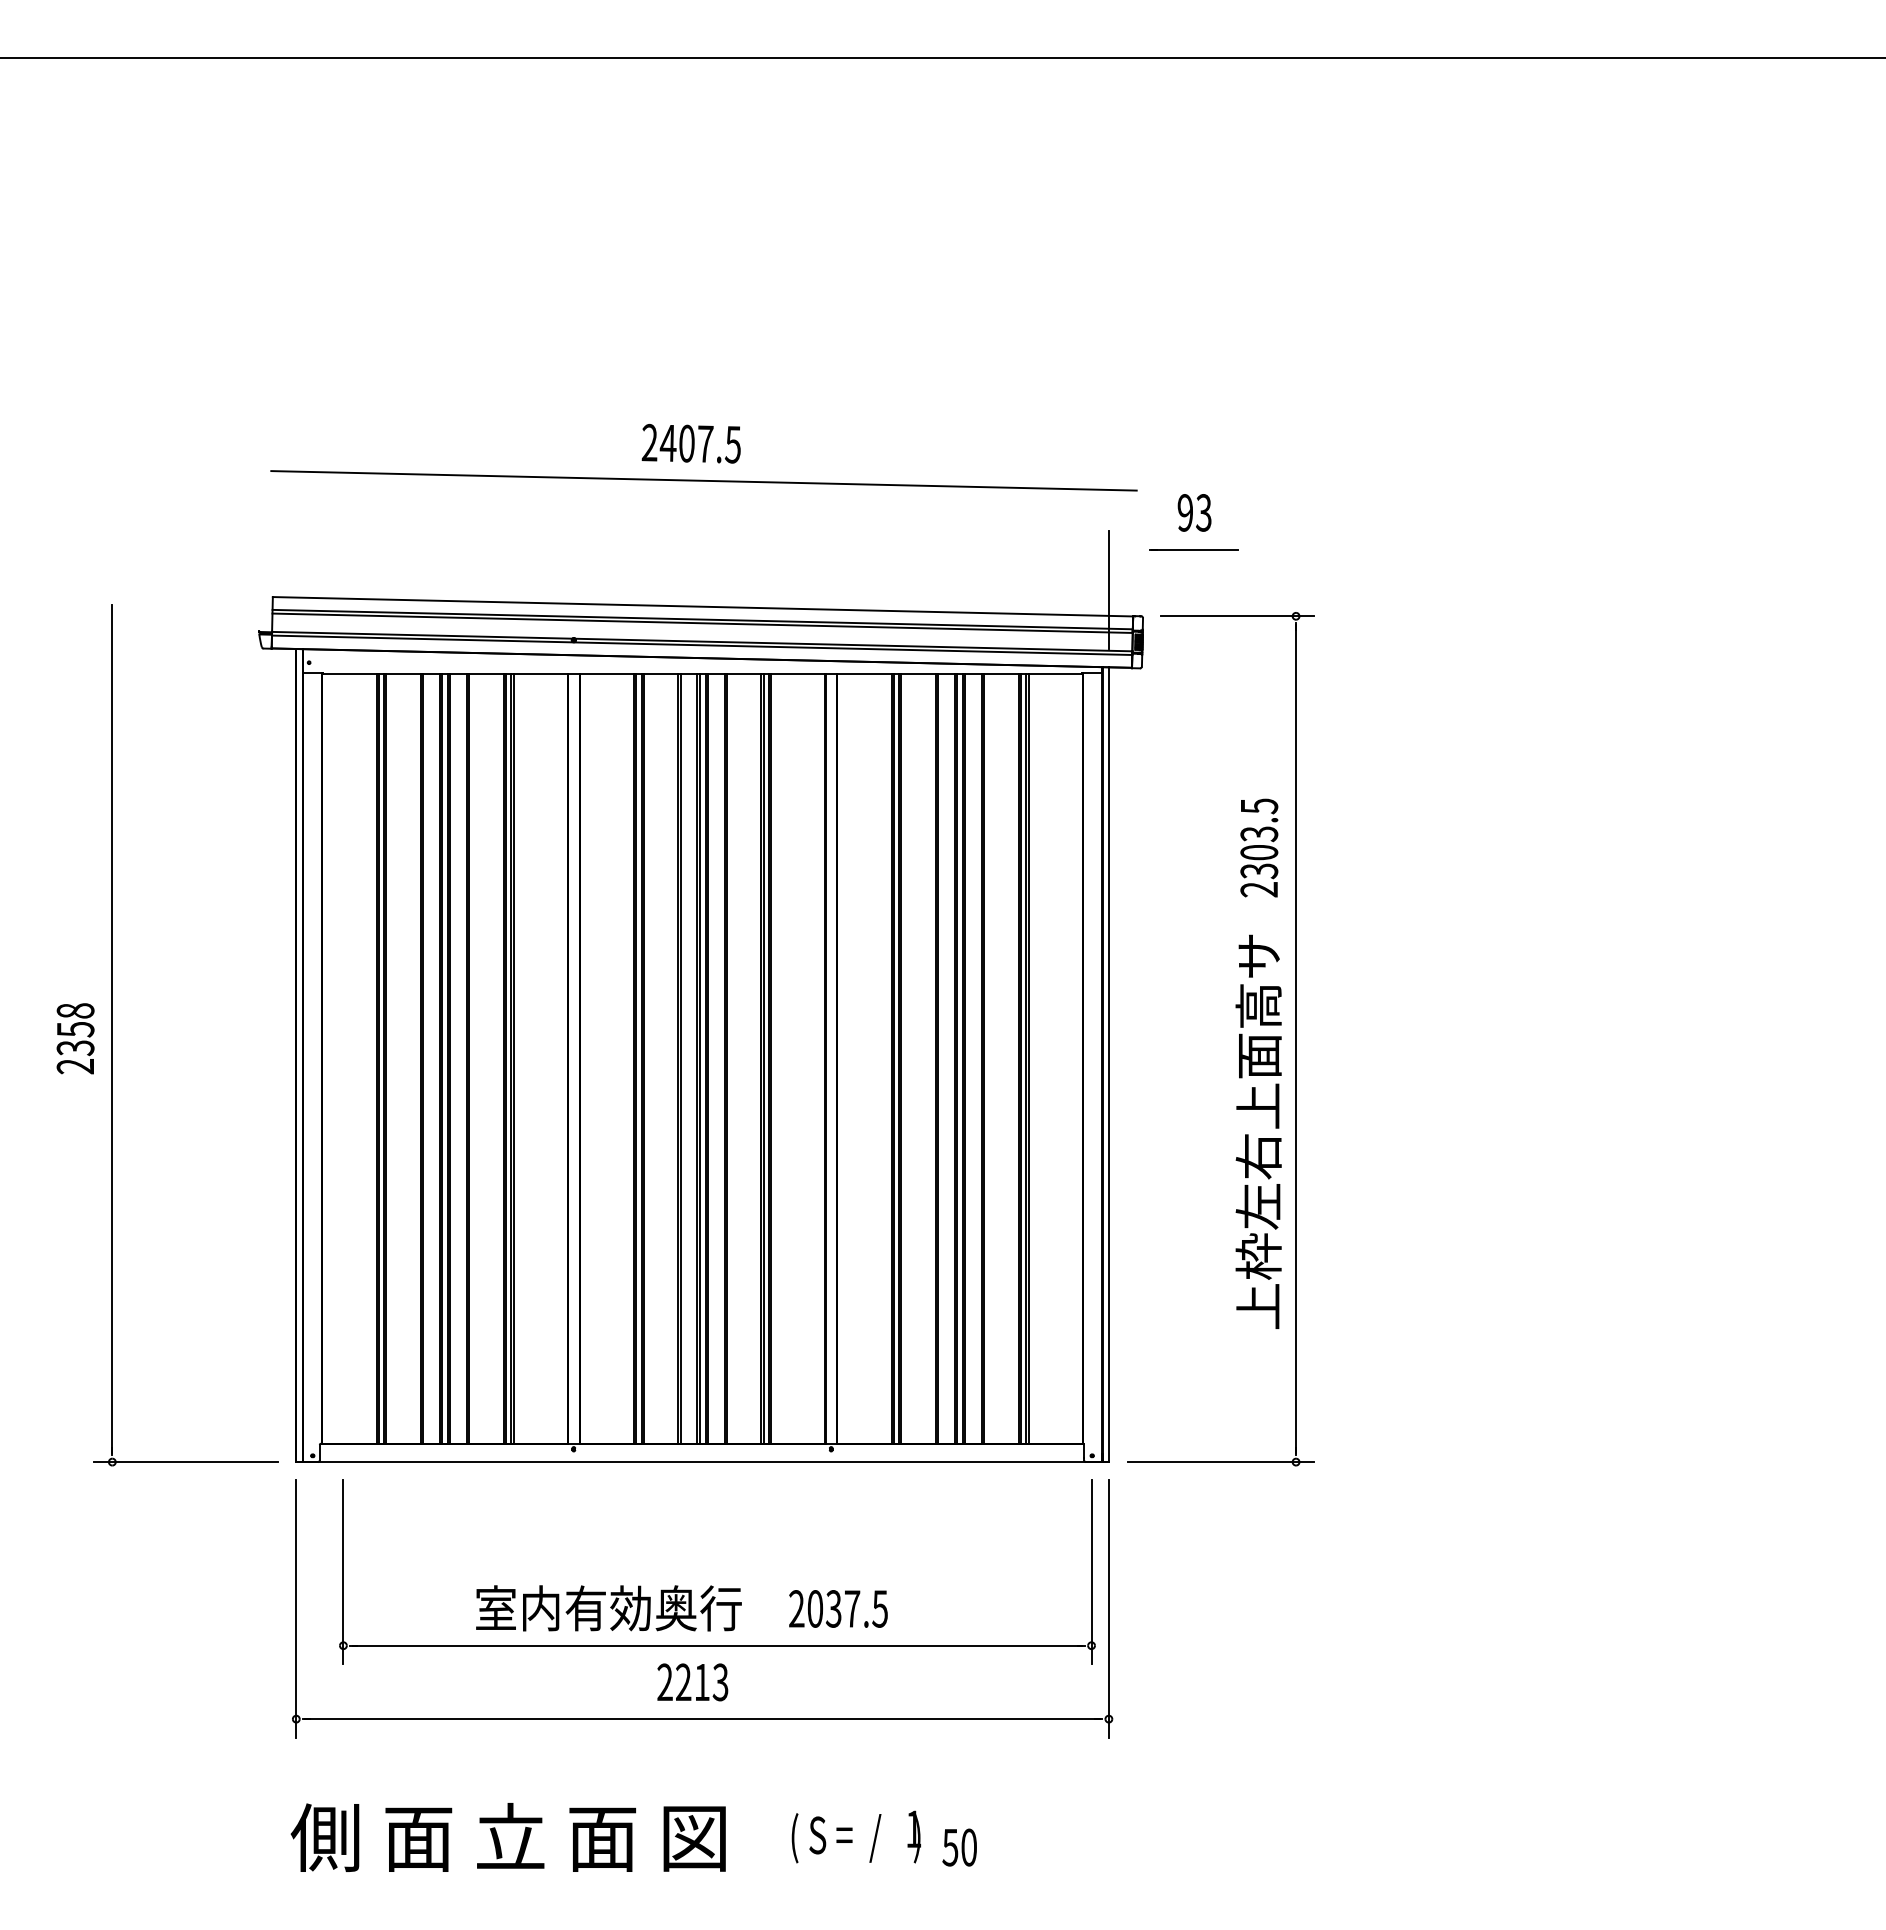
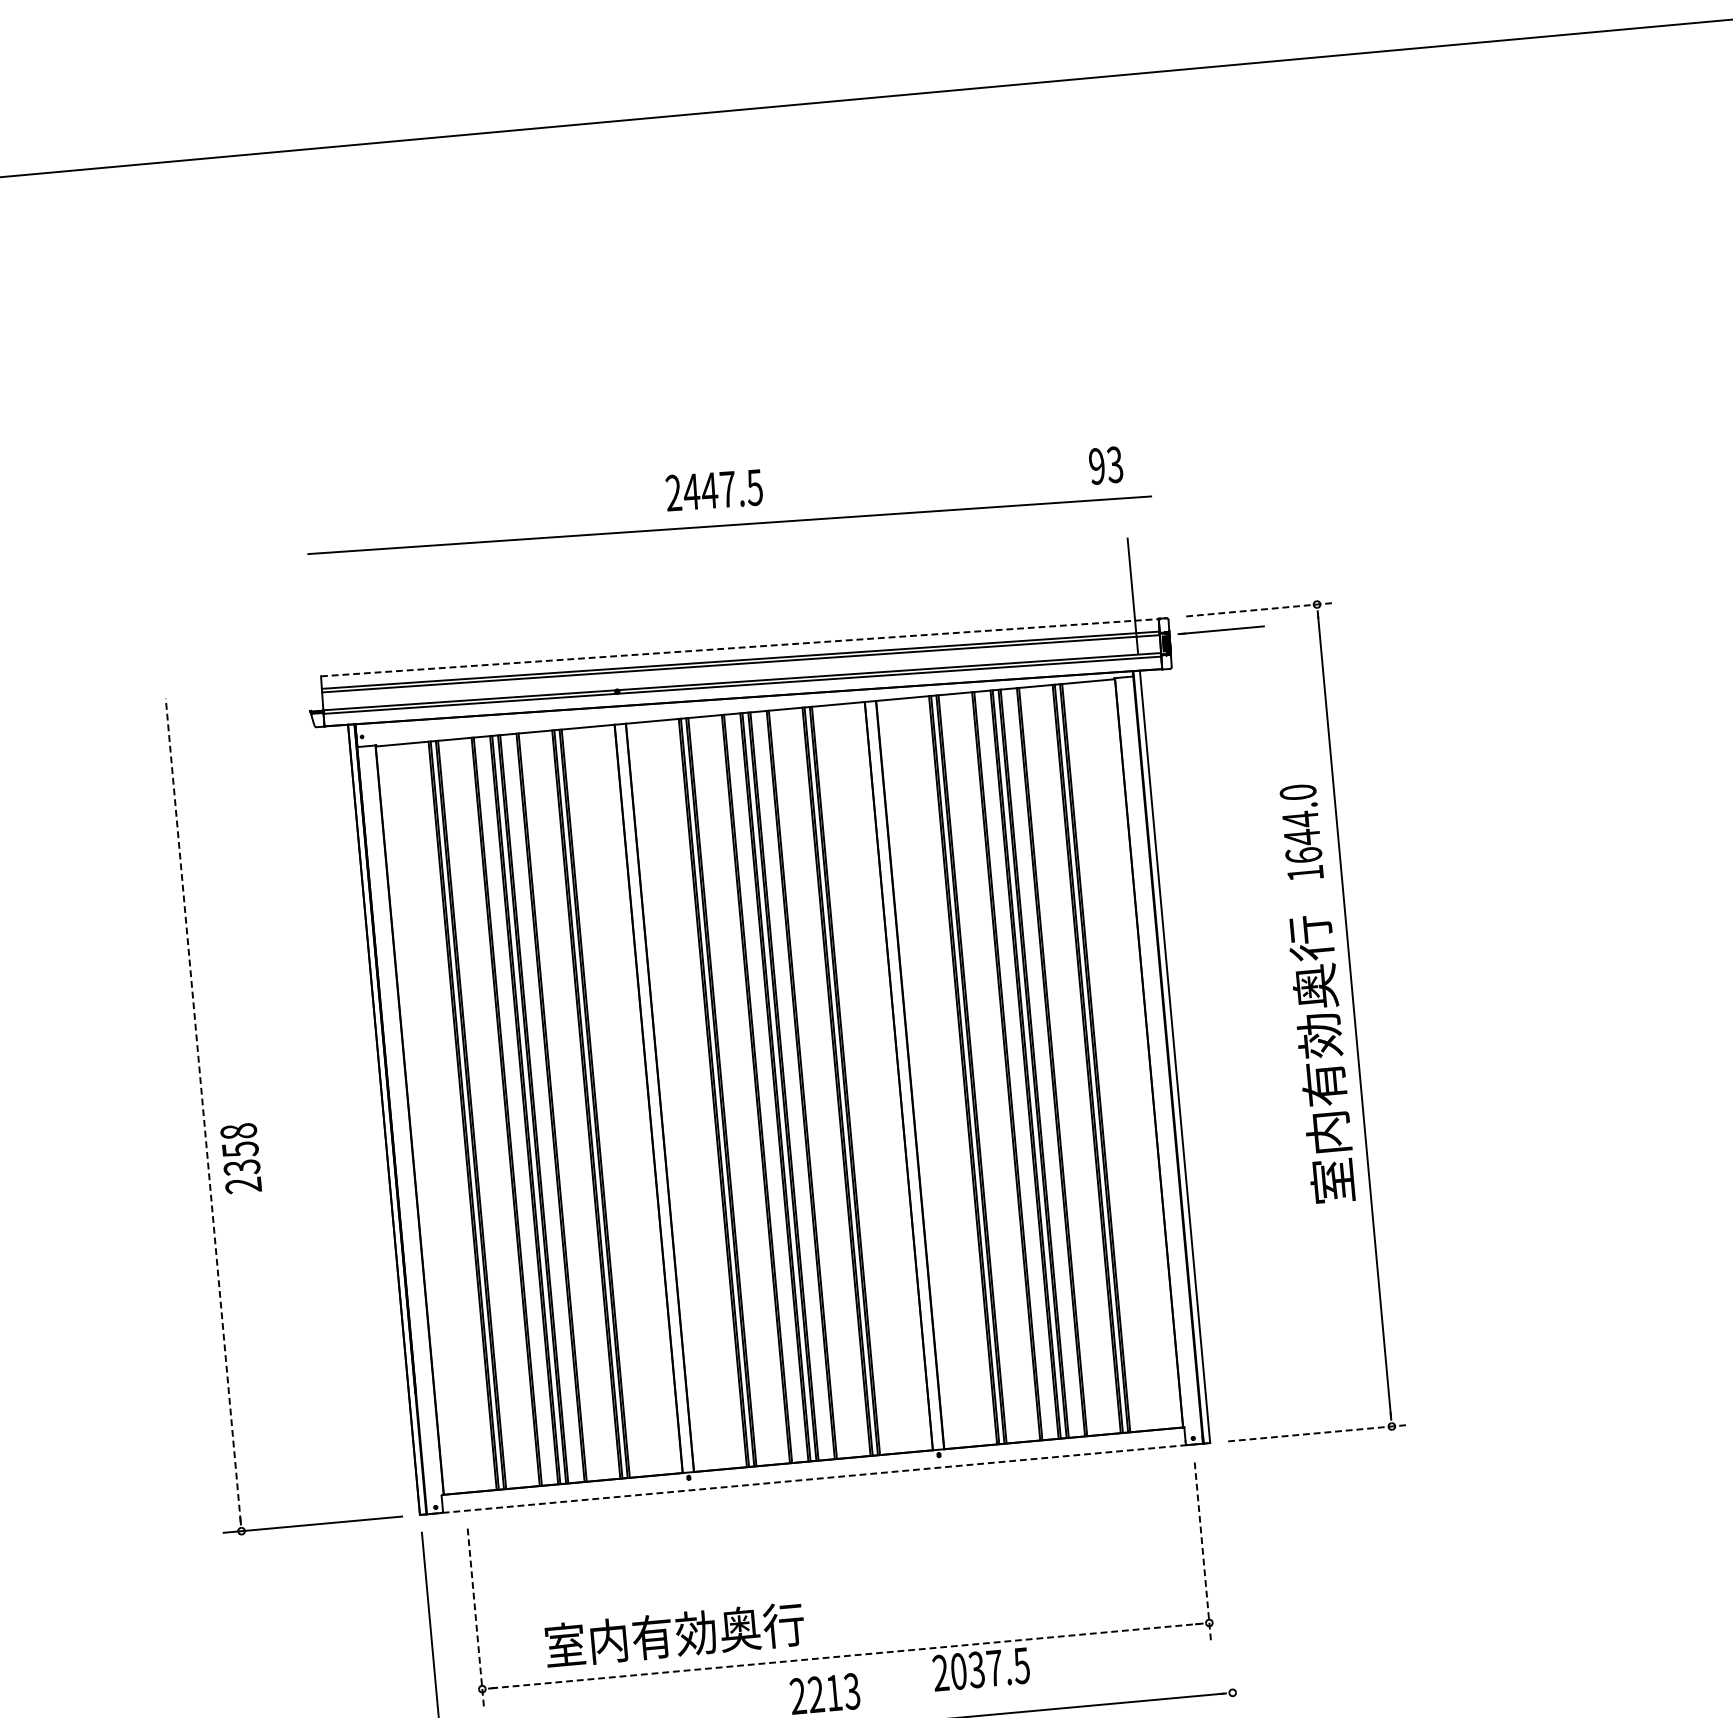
text: (686, 443) -> (709, 490), 2407.5 -> 2447.5
text: (1194, 512) -> (1105, 465), moved
line: (1193, 549) -> (1220, 630), moved
line: (703, 606) -> (740, 647), solid -> dashed
line: (1237, 616) -> (1260, 609), solid -> dashed
text: (1259, 847) -> (1301, 832), 2303.5 -> 1644.0
line: (112, 1029) -> (203, 1110), solid -> dashed
text: (75, 1038) -> (241, 1158), moved
text: (1258, 1131) -> (1326, 1108), 上枠左右上面高サ -> 室内有効奥行
line: (703, 1462) -> (816, 1479), solid -> dashed
line: (1221, 1462) -> (1319, 1433), solid -> dashed
line: (343, 1572) -> (475, 1618), solid -> dashed
line: (1091, 1572) -> (1202, 1551), solid -> dashed
text: (608, 1608) -> (674, 1635), moved
text: (838, 1608) -> (981, 1669), moved
line: (1108, 1608) -> (1222, 1585), removed
line: (717, 1645) -> (845, 1655), solid -> dashed

